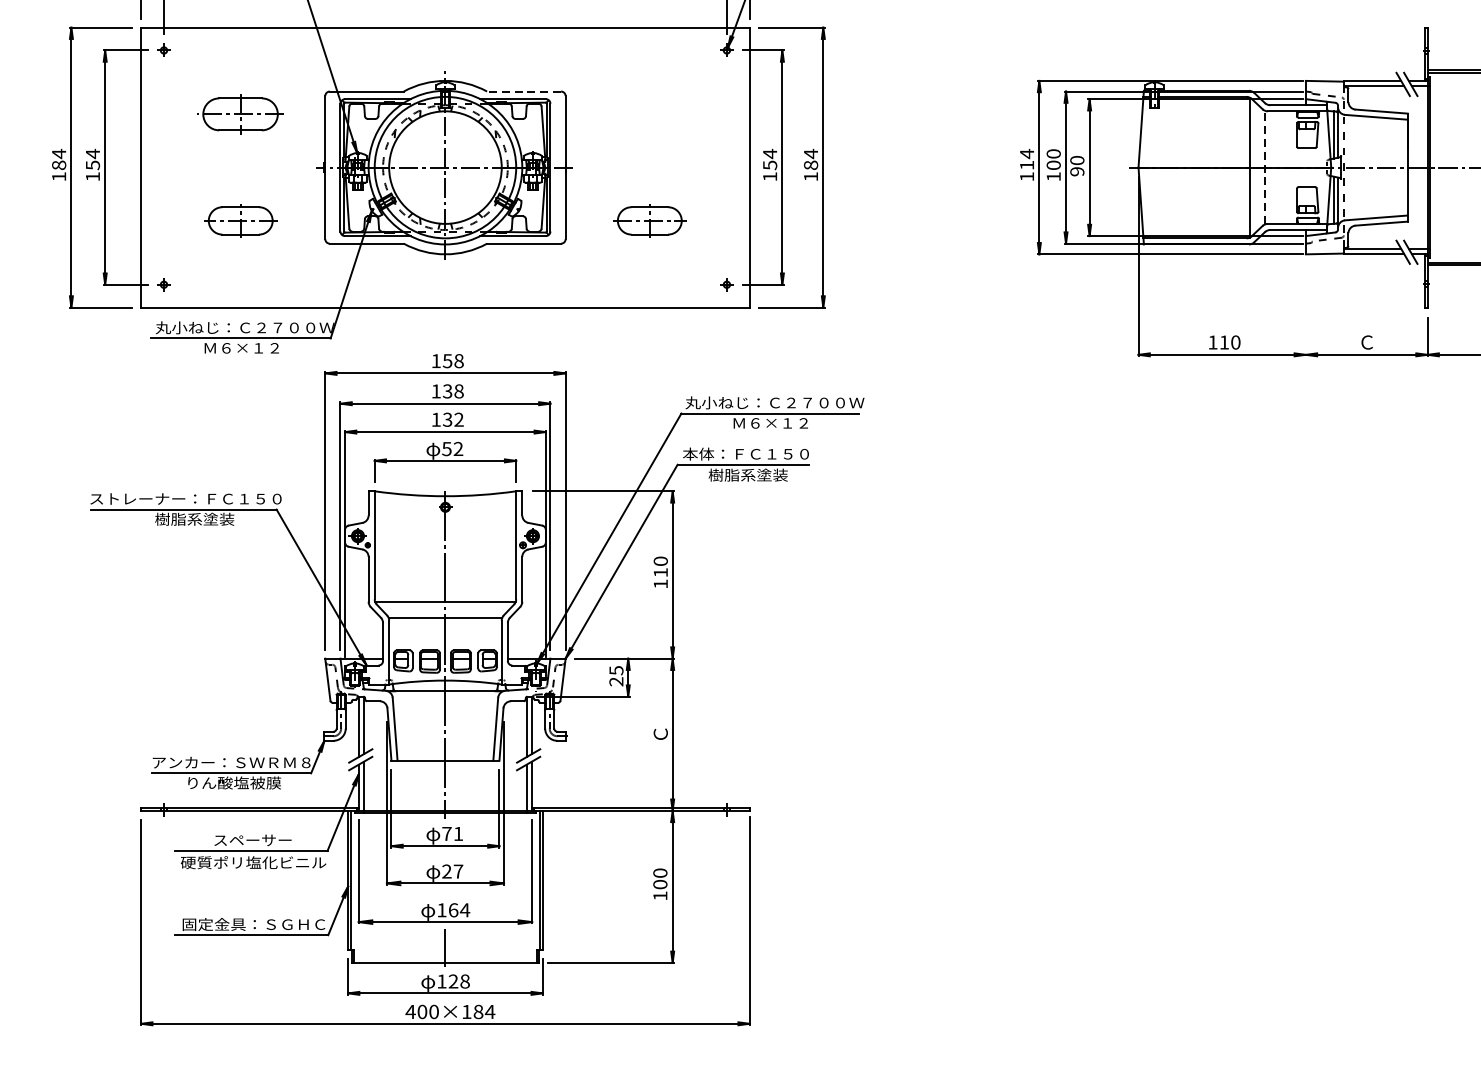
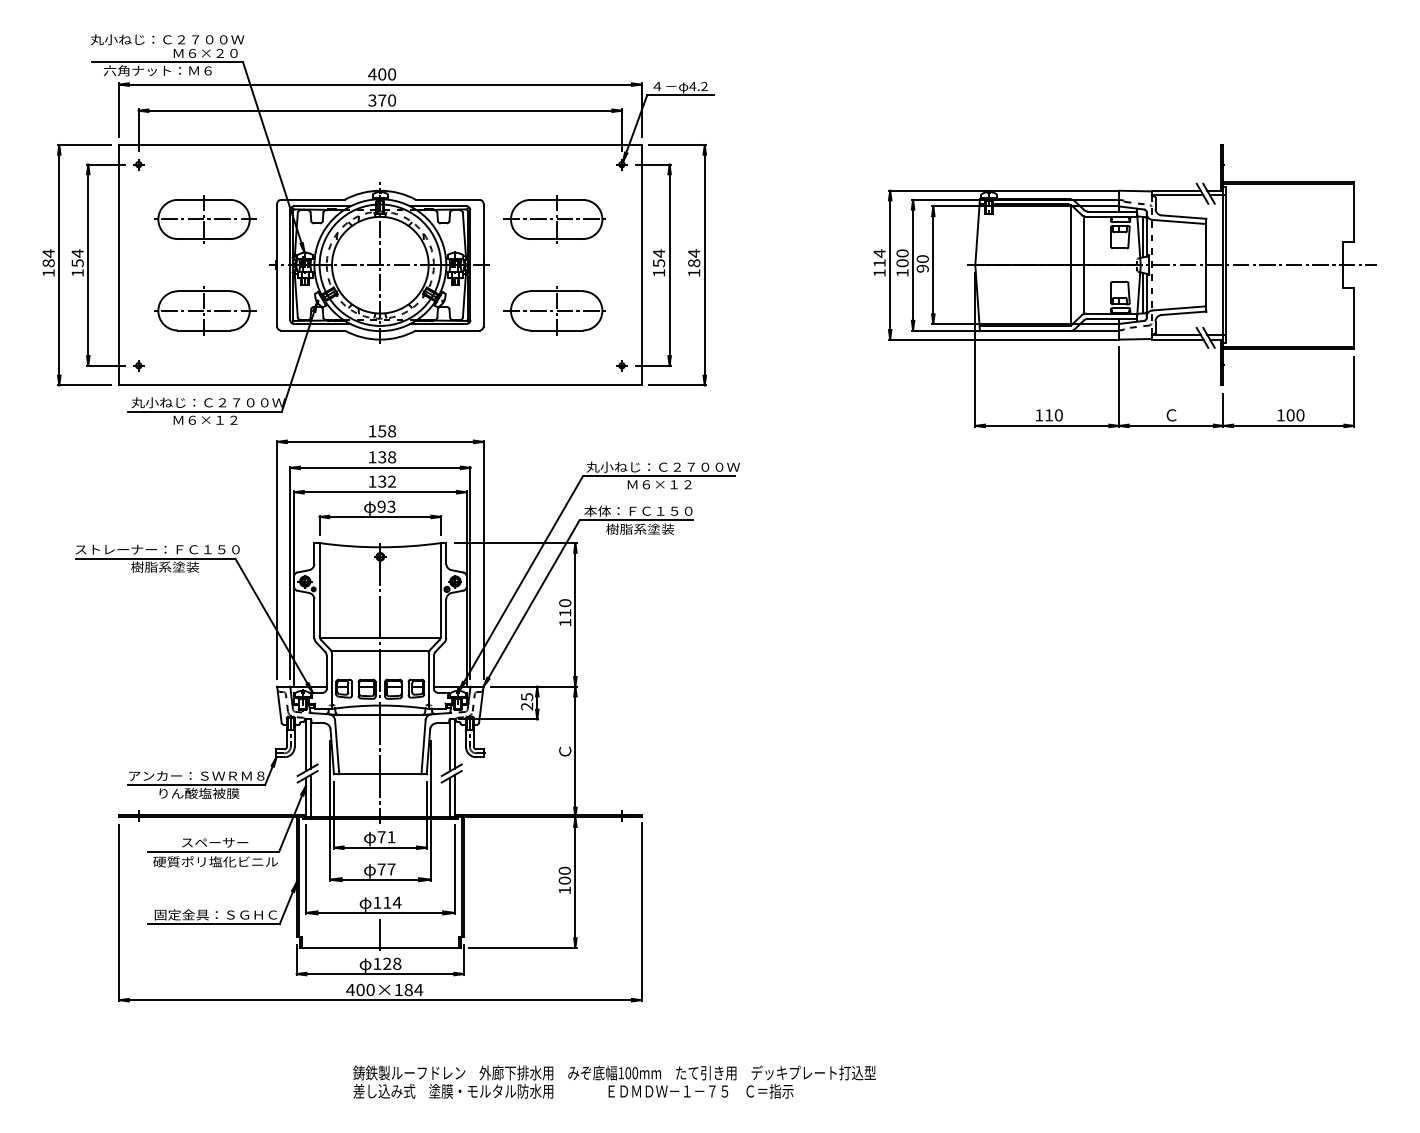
line: (523, 91) -> (447, 199), dashed -> solid
part: (241, 114) -> (205, 219), size x1.43
part: (648, 114) -> (554, 219), added
line: (1264, 166) -> (1083, 264), dashed -> solid
part: (241, 220) -> (205, 310), size x1.67
part: (648, 220) -> (554, 310), size x1.67
line: (1305, 310) -> (1118, 387), added
text: (452, 448) -> (386, 506), 52 -> 93
text: (446, 871) -> (381, 869), 27 -> 77
text: (453, 910) -> (387, 902), 164 -> 114

